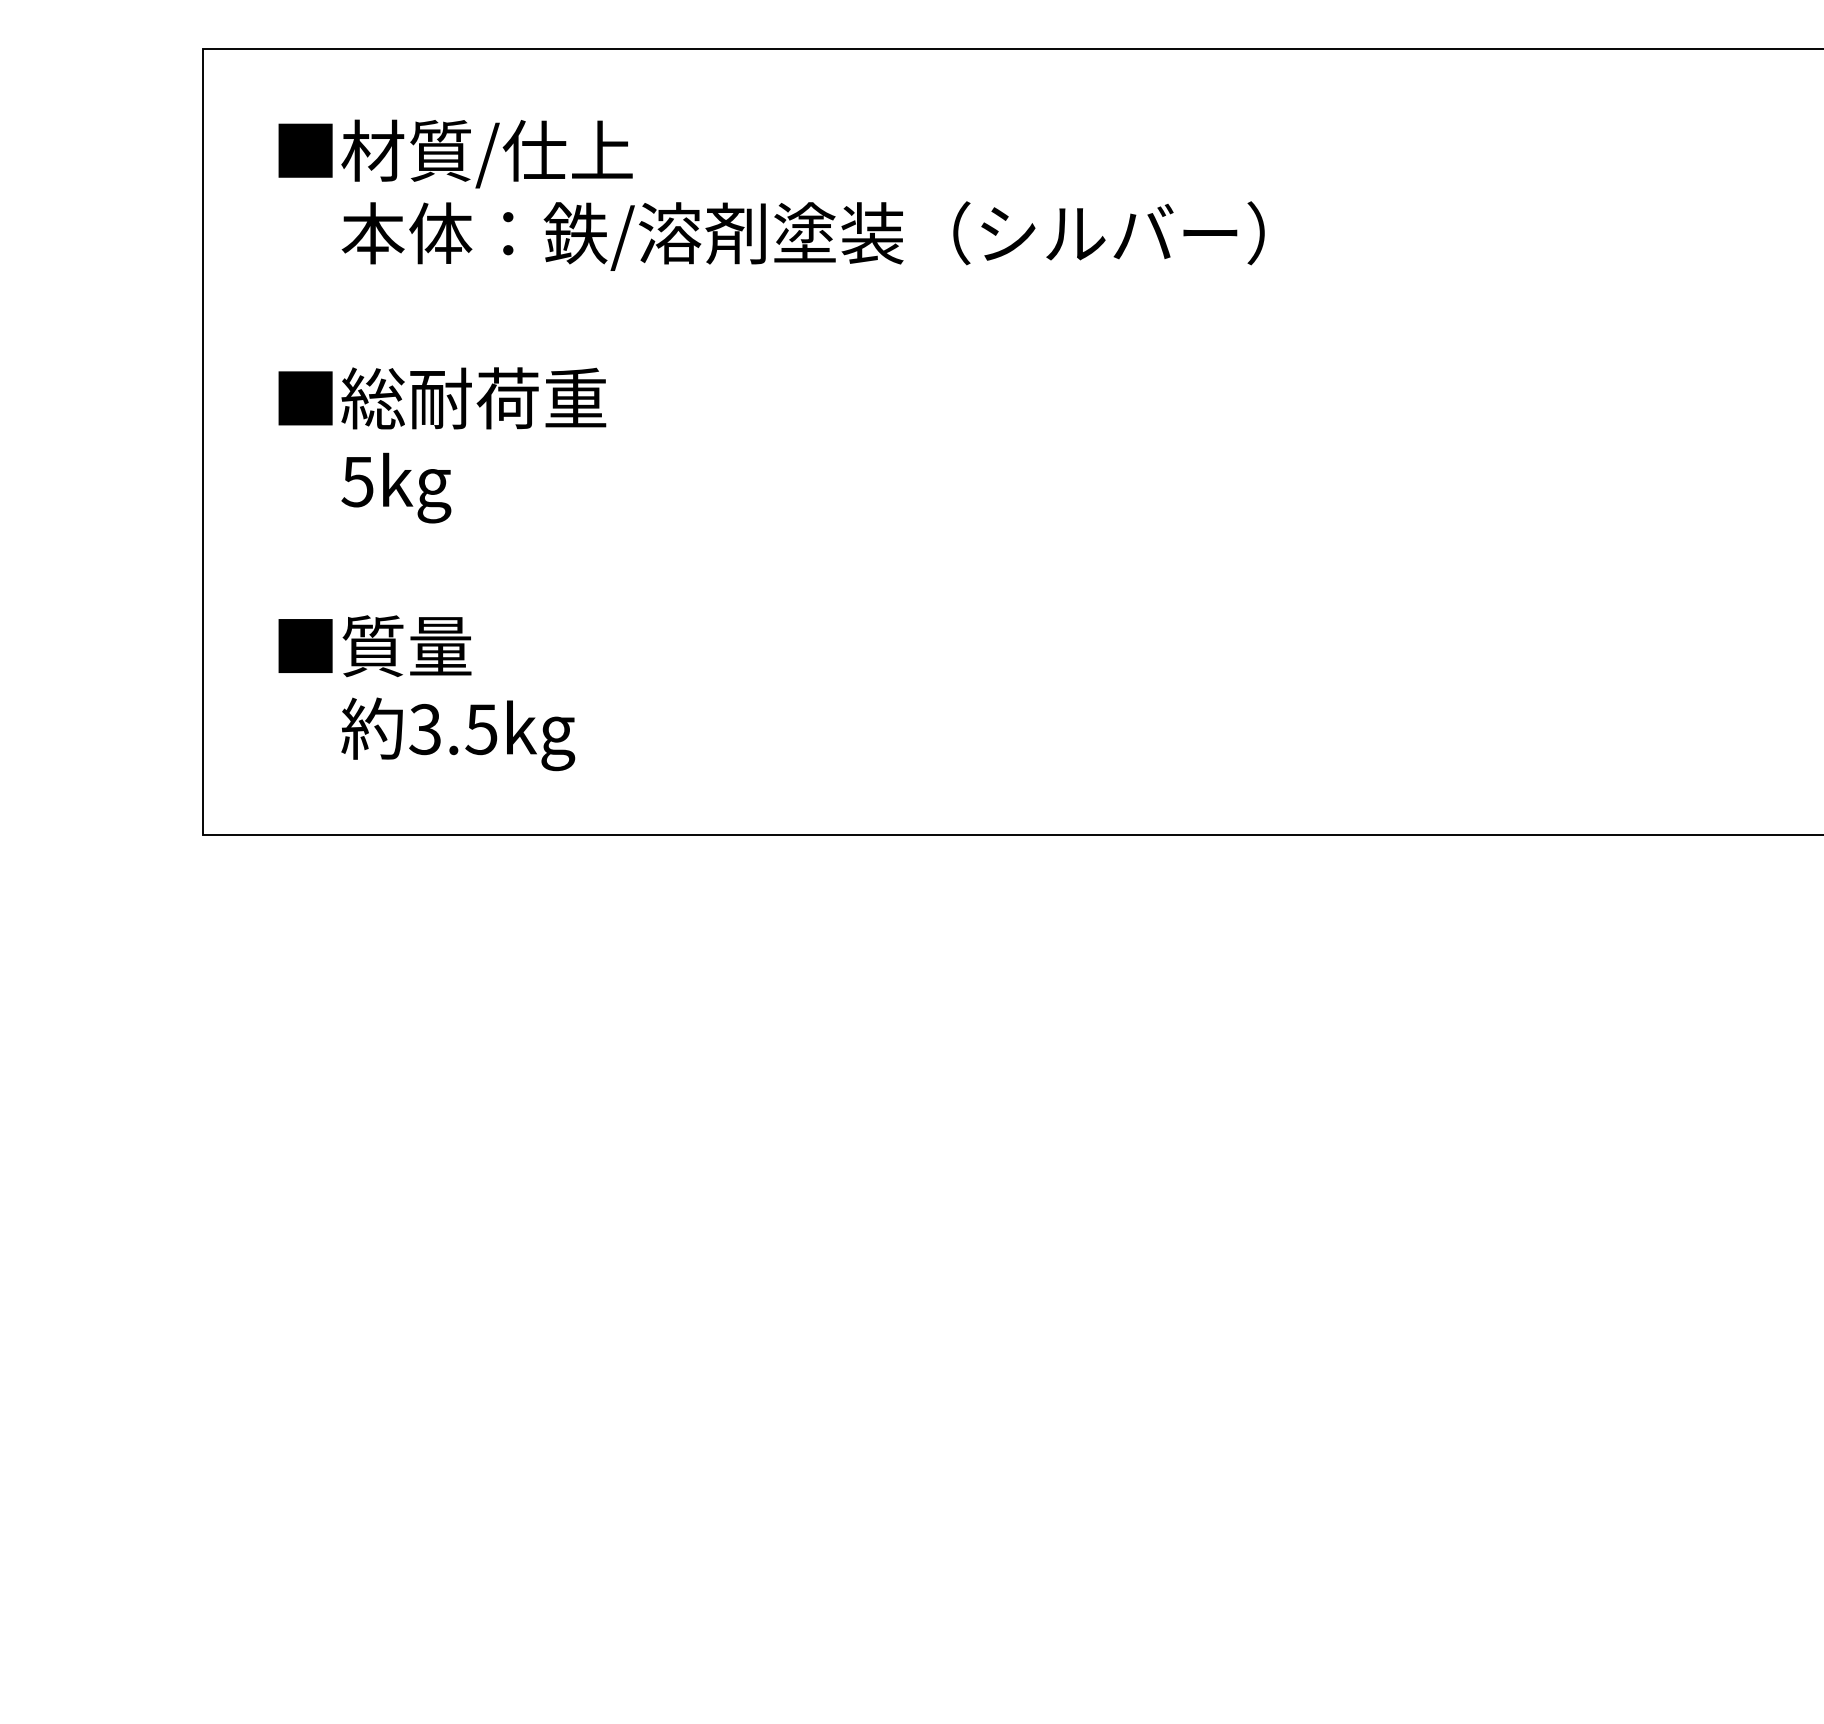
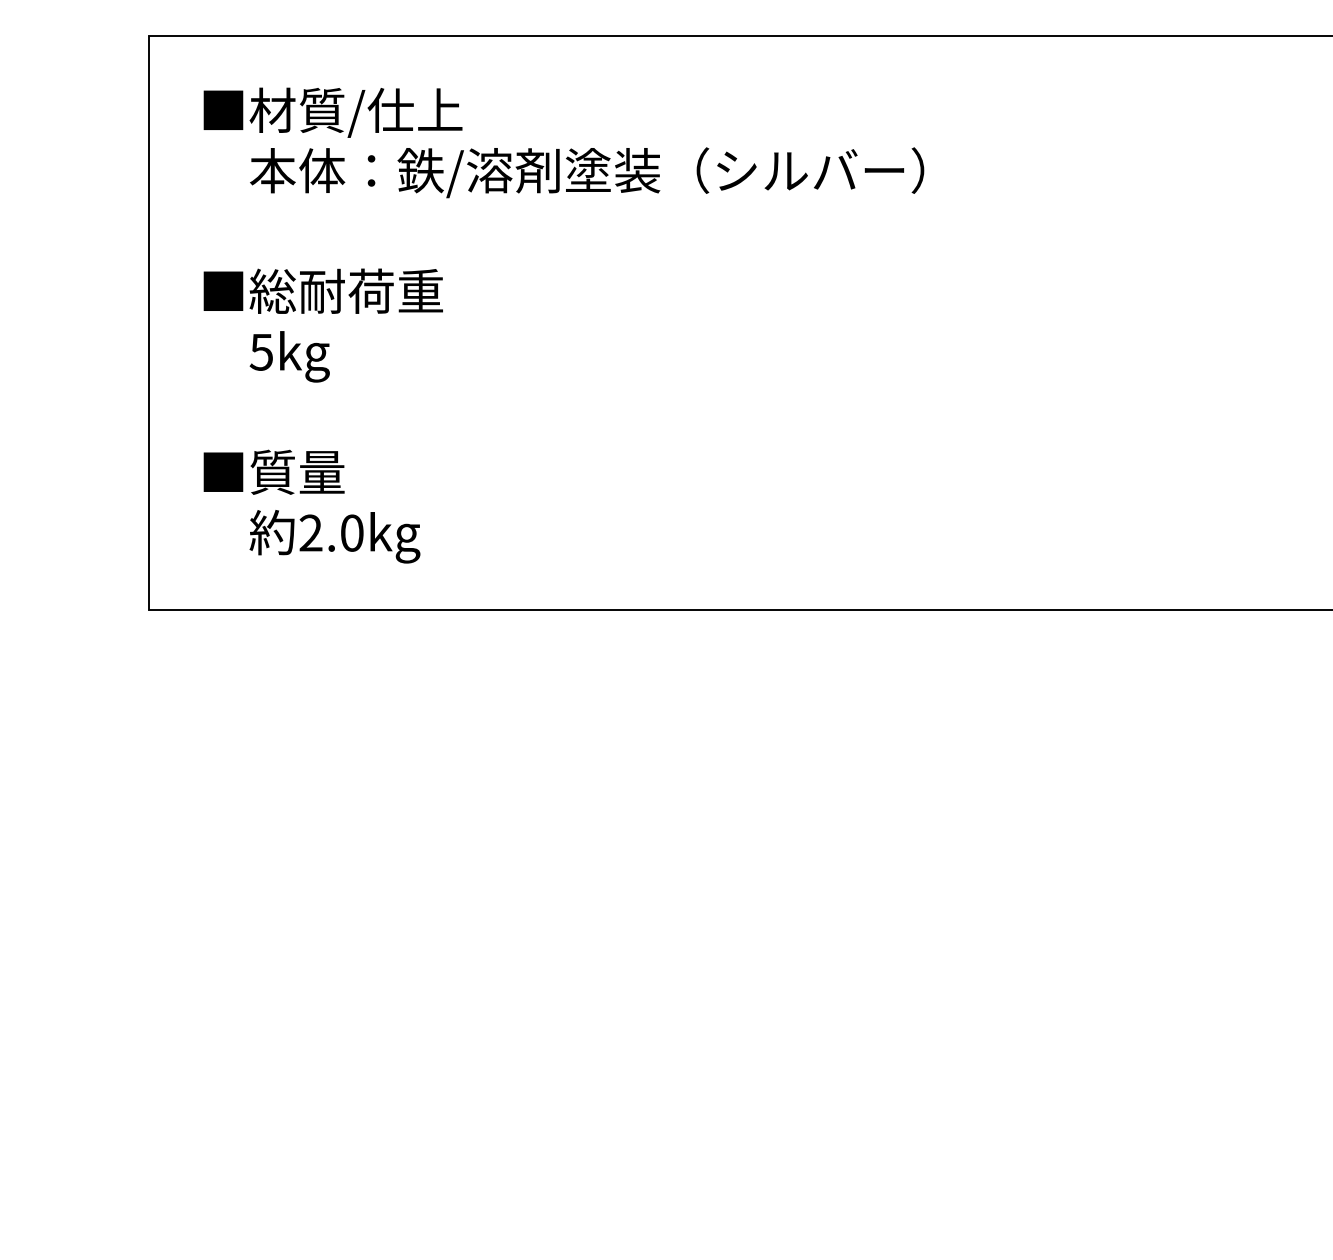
text: (453, 729) -> (331, 533), 3.5kg -> 2.0kg

